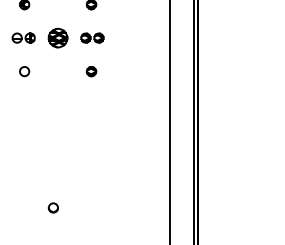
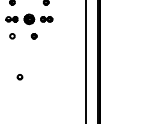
part: (90, 72) -> (33, 36), moved
part: (52, 208) -> (19, 77), moved

